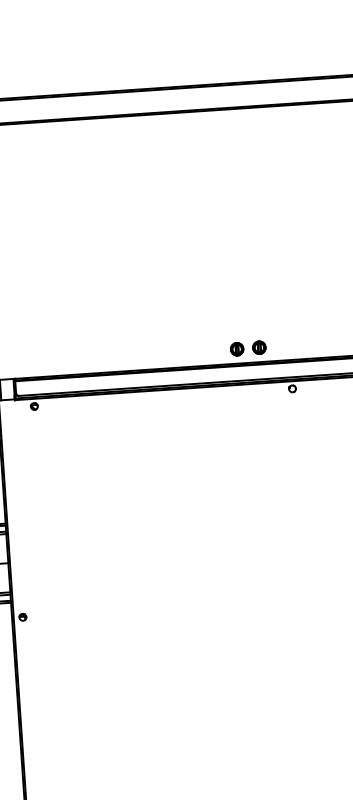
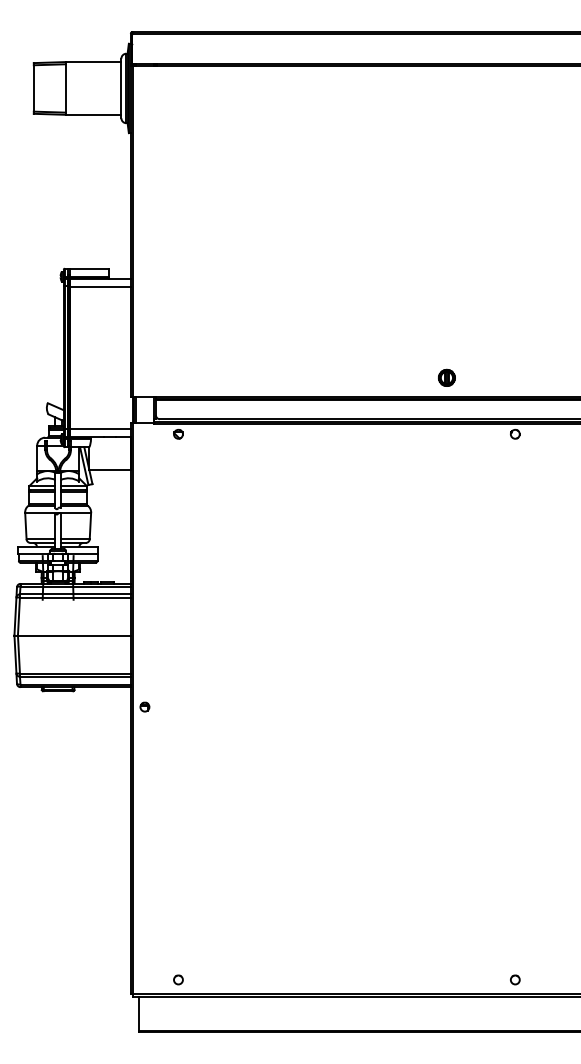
part: (259, 347) -> (475, 377), removed

